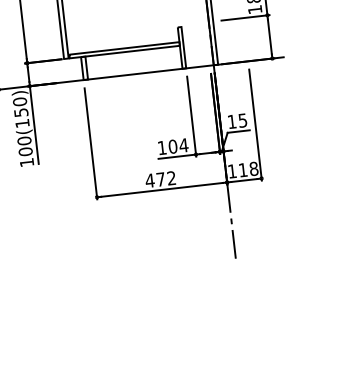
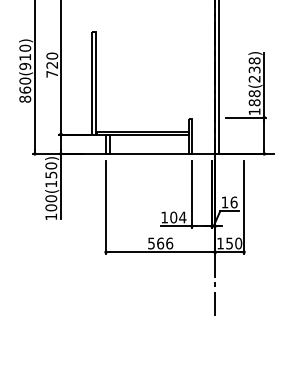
text: (242, 120) -> (233, 202), 15 -> 16
text: (249, 169) -> (234, 243), 118 -> 150
text: (160, 179) -> (160, 243), 472 -> 566

